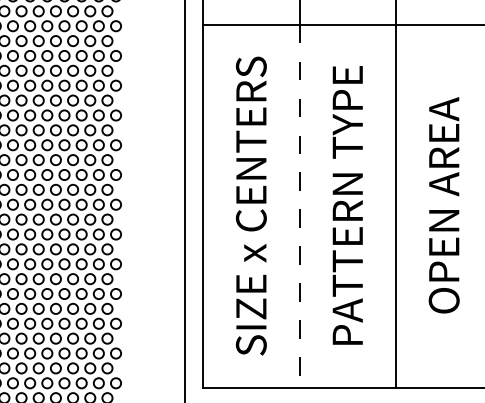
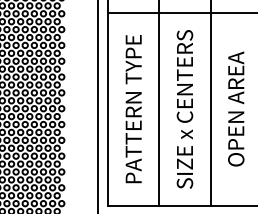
text: (250, 206) -> (133, 109), SIZE x CENTERS -> PATTERN TYPE
line: (299, 206) -> (159, 109), dashed -> solid
text: (346, 206) -> (184, 109), PATTERN TYPE -> SIZE x CENTERS

